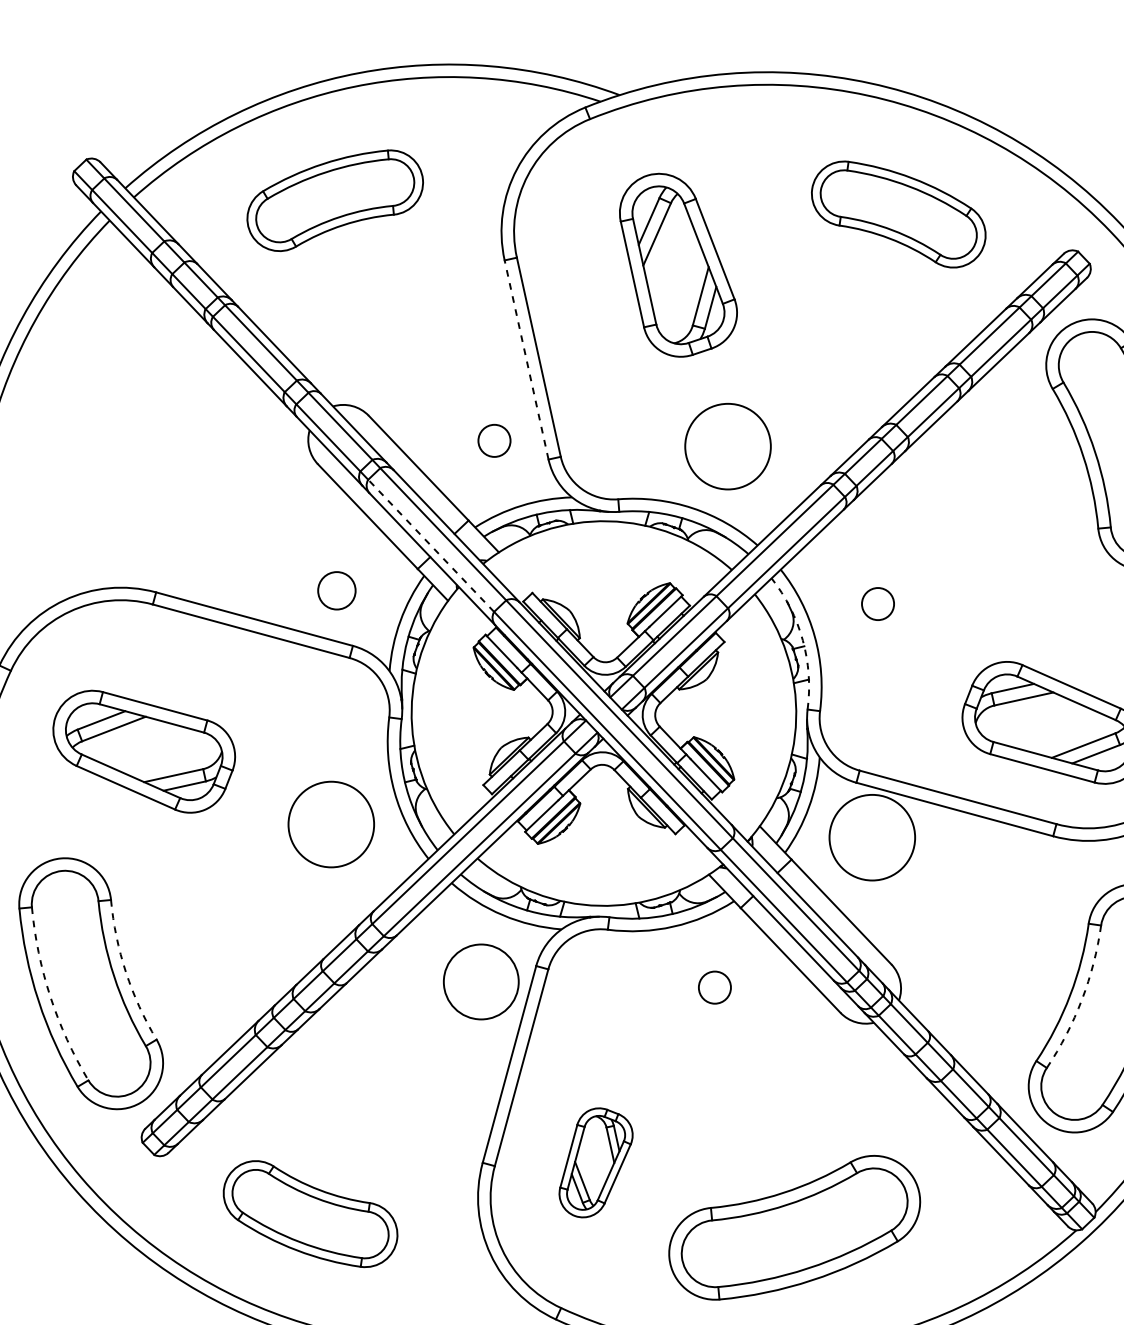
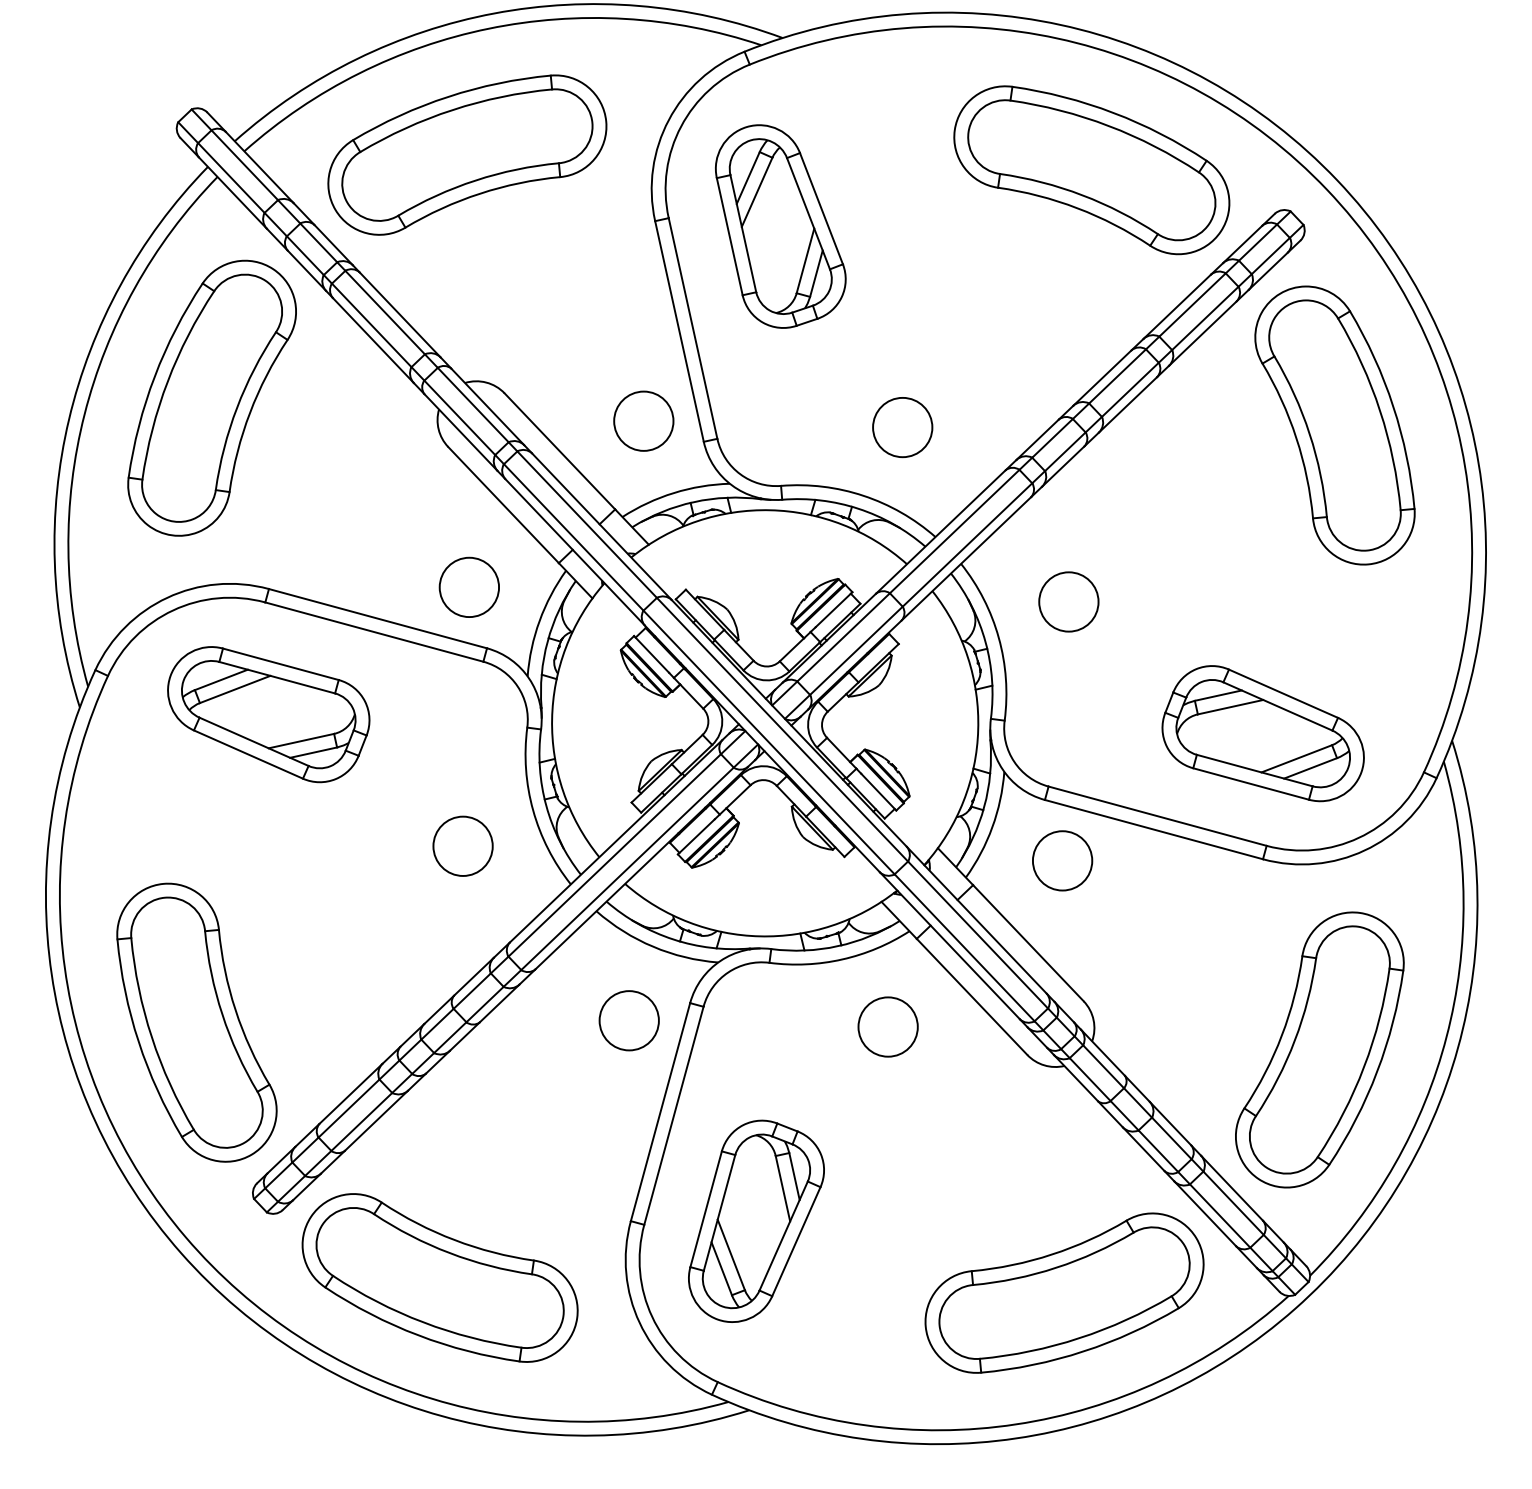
part: (335, 200) -> (467, 154), size x1.43
part: (898, 214) -> (1091, 170), size x1.43
part: (678, 265) -> (780, 226), moved
line: (526, 359) -> (679, 331), dashed -> solid
part: (104, 419) -> (211, 397), added
circle: (494, 440) -> (643, 420), size x1.67
circle: (727, 446) -> (902, 427), size x0.62
line: (430, 545) -> (573, 537), dashed -> solid
circle: (336, 590) -> (468, 586), size x1.43
circle: (877, 603) -> (1068, 601), size x1.67
arc: (802, 640) -> (985, 642), dashed -> solid
part: (144, 751) -> (268, 714), moved
circle: (330, 823) -> (462, 845), size x0.62
circle: (872, 837) -> (1062, 860), size x0.62
arc: (125, 972) -> (235, 1010), dashed -> solid
circle: (480, 981) -> (628, 1020), size x0.71
circle: (714, 987) -> (887, 1026), size x1.67
arc: (50, 997) -> (151, 1037), dashed -> solid
arc: (1081, 999) -> (1294, 1040), dashed -> solid
part: (596, 1162) -> (756, 1220), size x1.67
part: (310, 1213) -> (439, 1277), size x1.43
part: (794, 1227) -> (1064, 1292), moved

